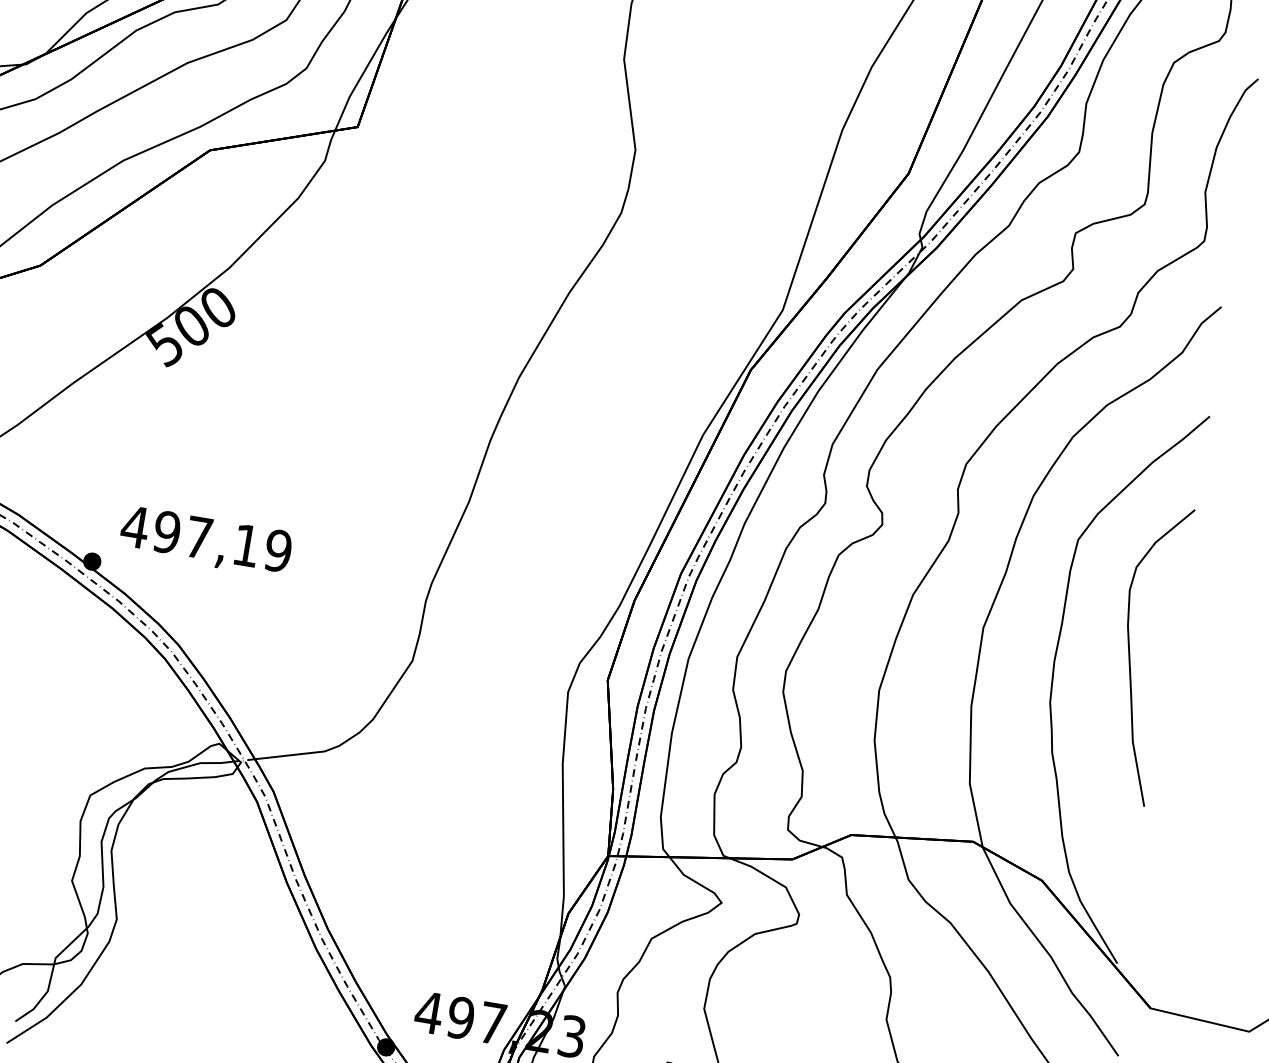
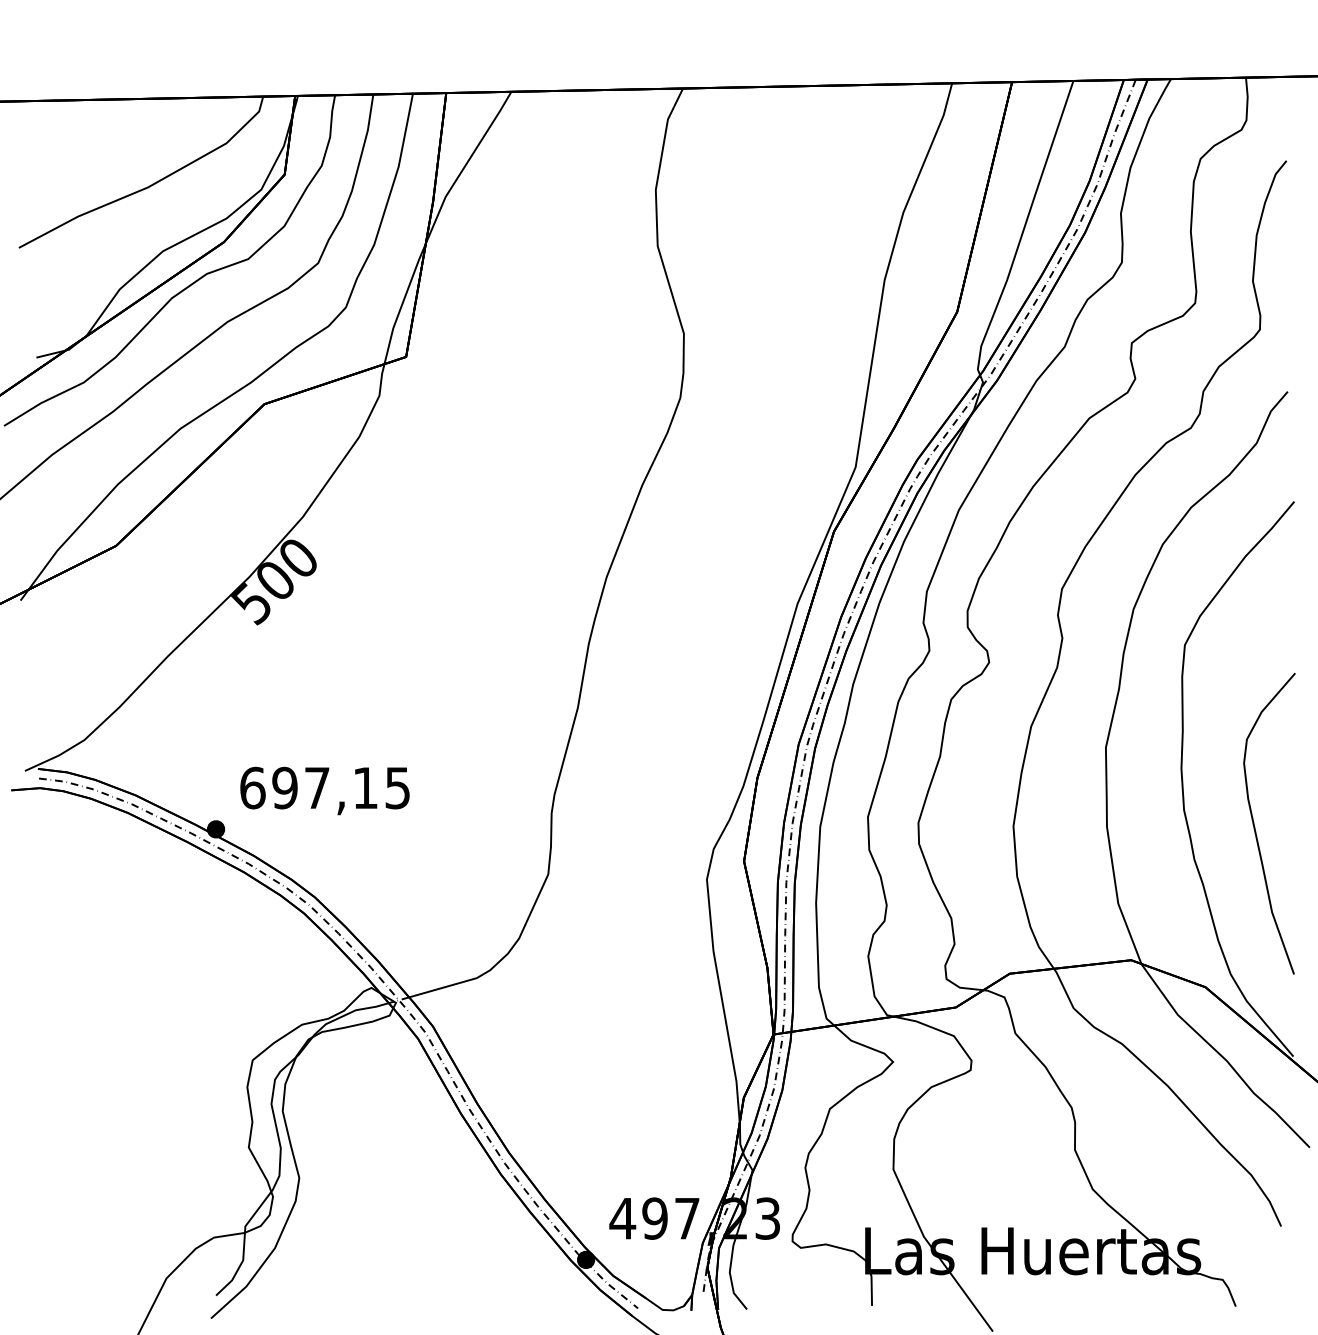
text: (206, 538) -> (324, 787), 497,19 -> 697,15
curve: (1130, 654) -> (1255, 826), moved

